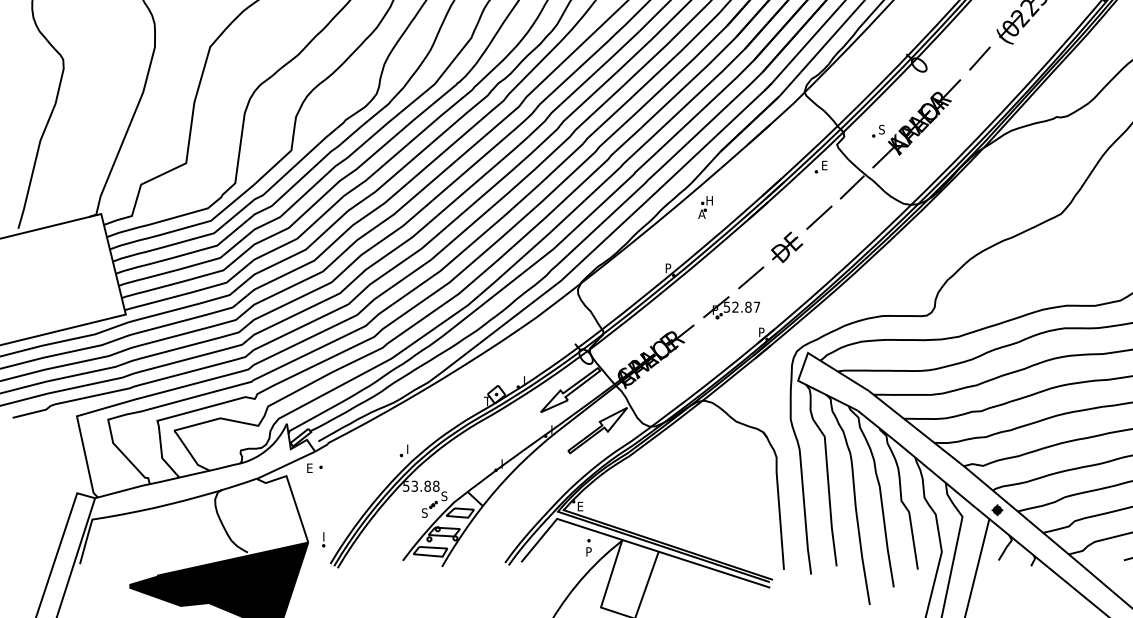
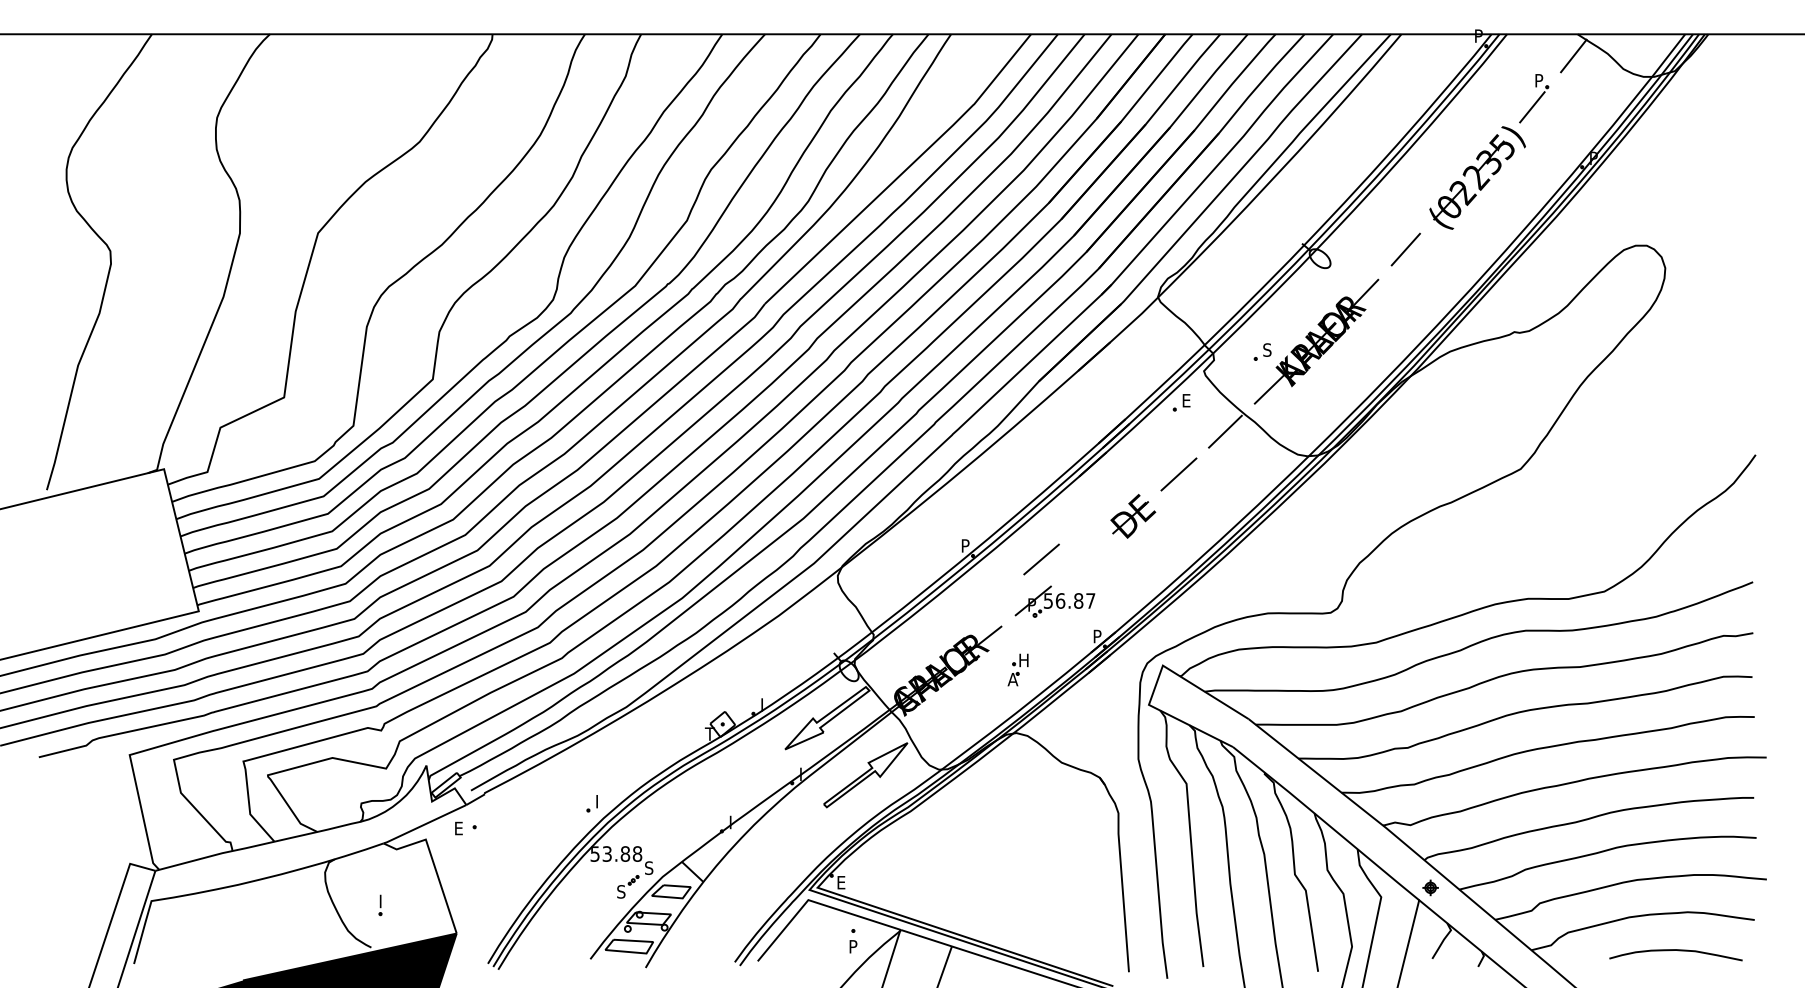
part: (705, 207) -> (1017, 669), moved
line: (751, 277) -> (1041, 559), moved
text: (735, 306) -> (1060, 600), 52.87 -> 56.87
part: (323, 539) -> (380, 905), moved

